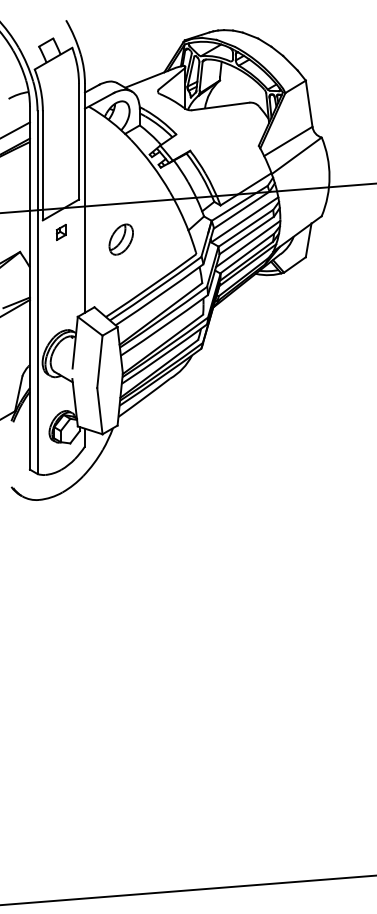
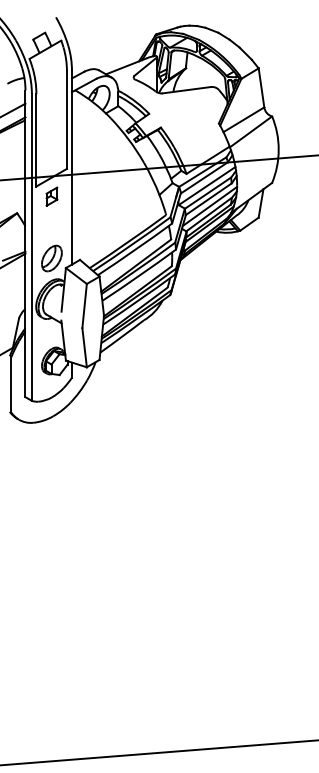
part: (61, 232) -> (52, 196), size x1.43
part: (120, 239) -> (51, 258), moved
line: (13, 454) -> (11, 384), added

